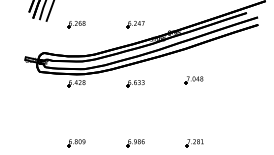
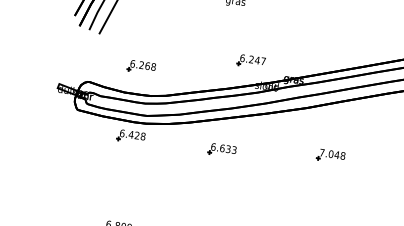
part: (76, 24) -> (141, 66), moved
part: (135, 24) -> (251, 61), moved
part: (193, 80) -> (329, 156), moved

